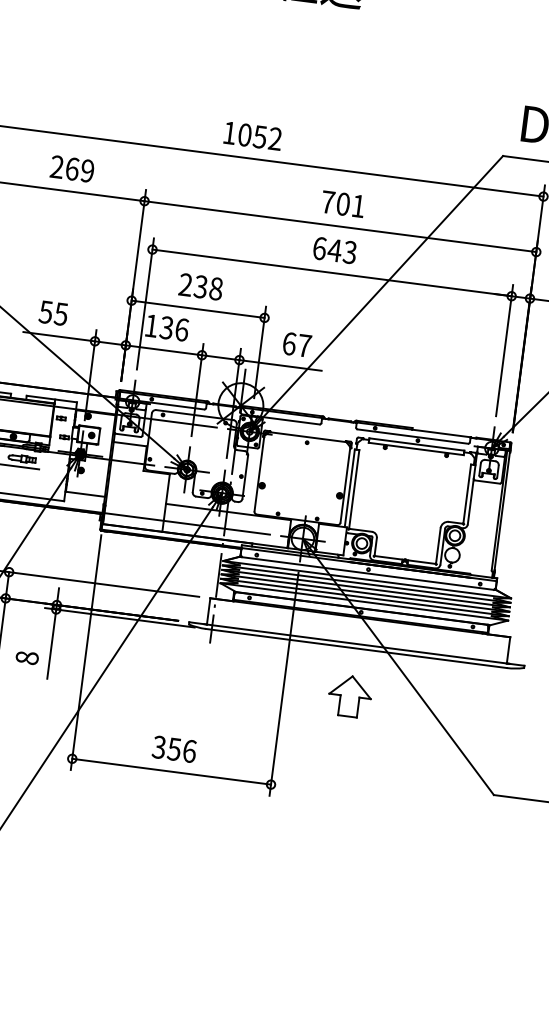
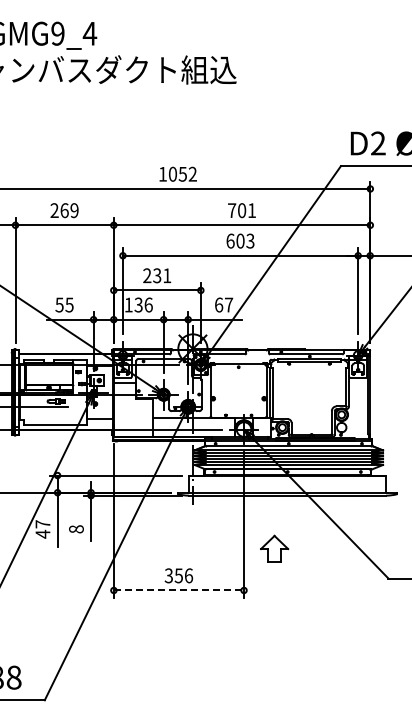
text: (335, 249) -> (240, 240), 643 -> 603
text: (216, 288) -> (167, 275), 238 -> 231
part: (350, 695) -> (274, 548), moved
line: (172, 771) -> (179, 590), solid -> dashed

